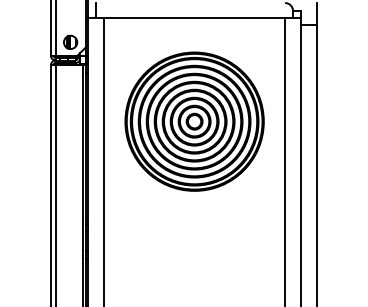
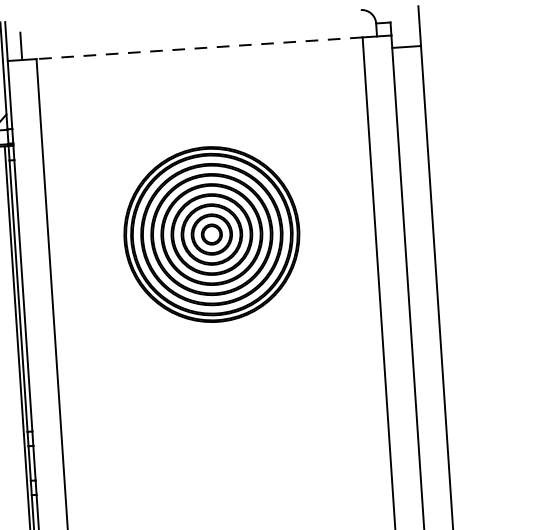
line: (194, 18) -> (199, 48), solid -> dashed
part: (194, 121) -> (211, 234), size x0.7

